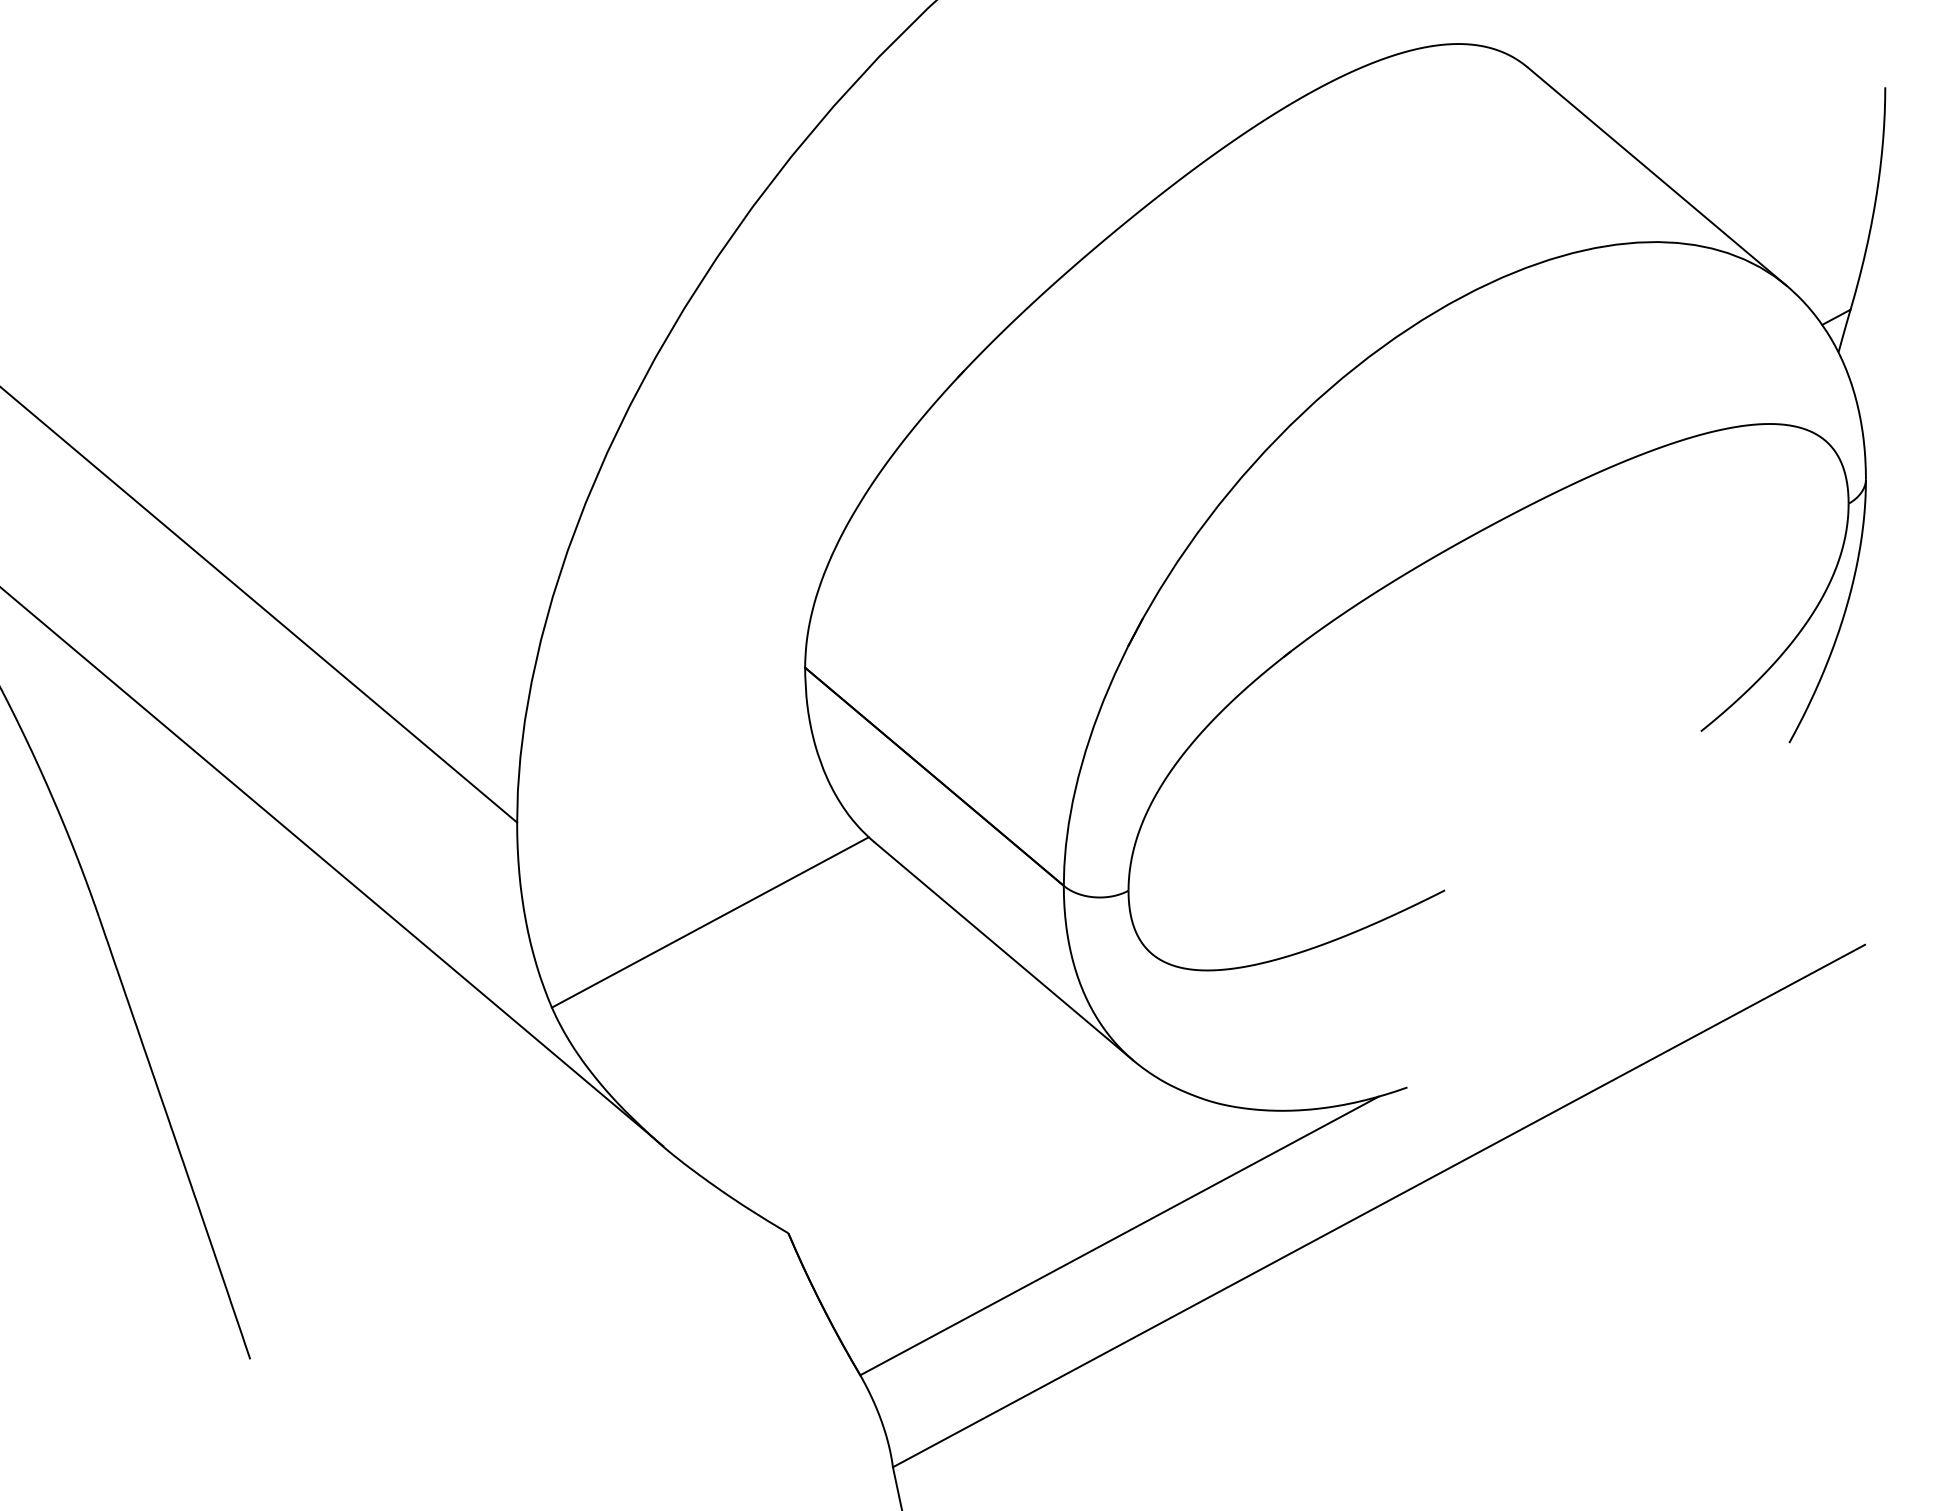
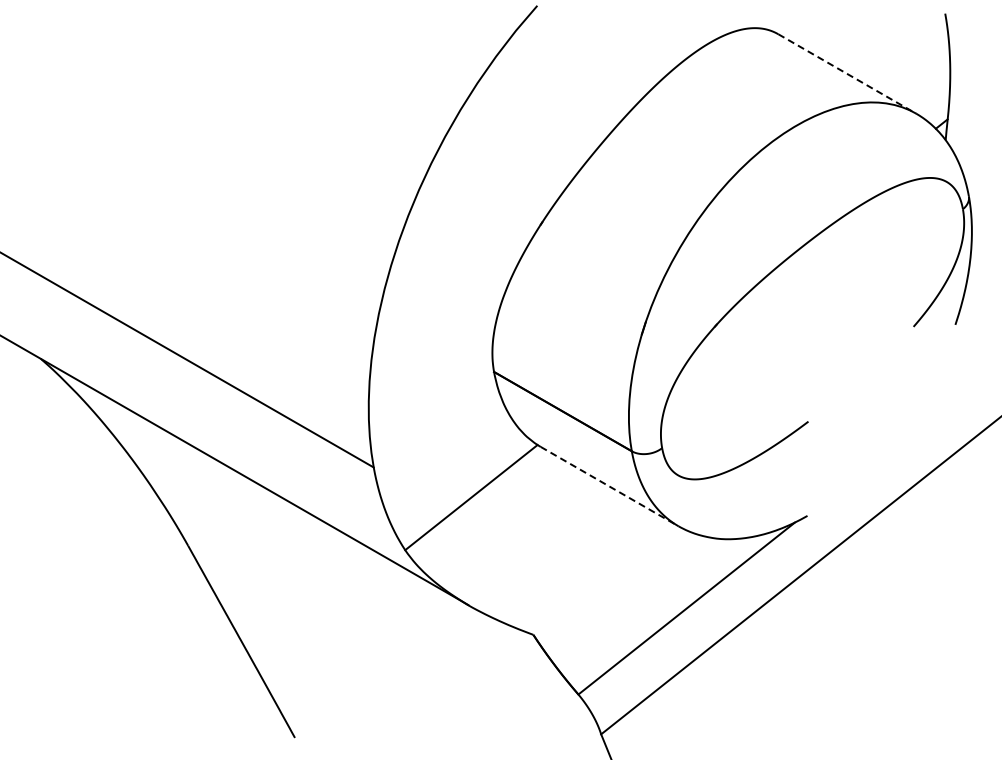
line: (1657, 177) -> (847, 74), solid -> dashed
line: (1005, 951) -> (610, 486), solid -> dashed

